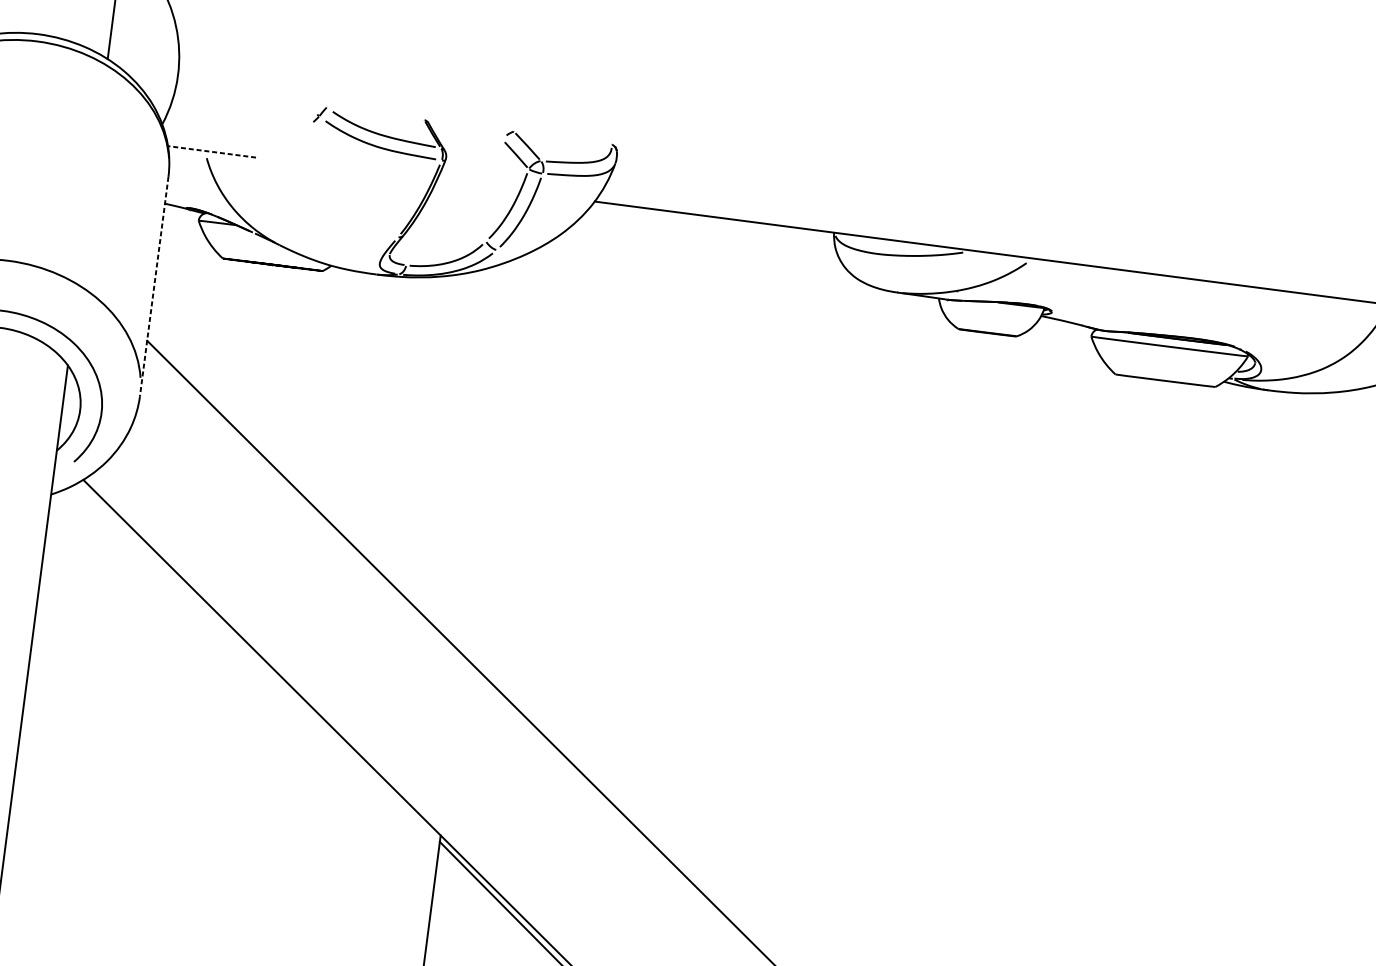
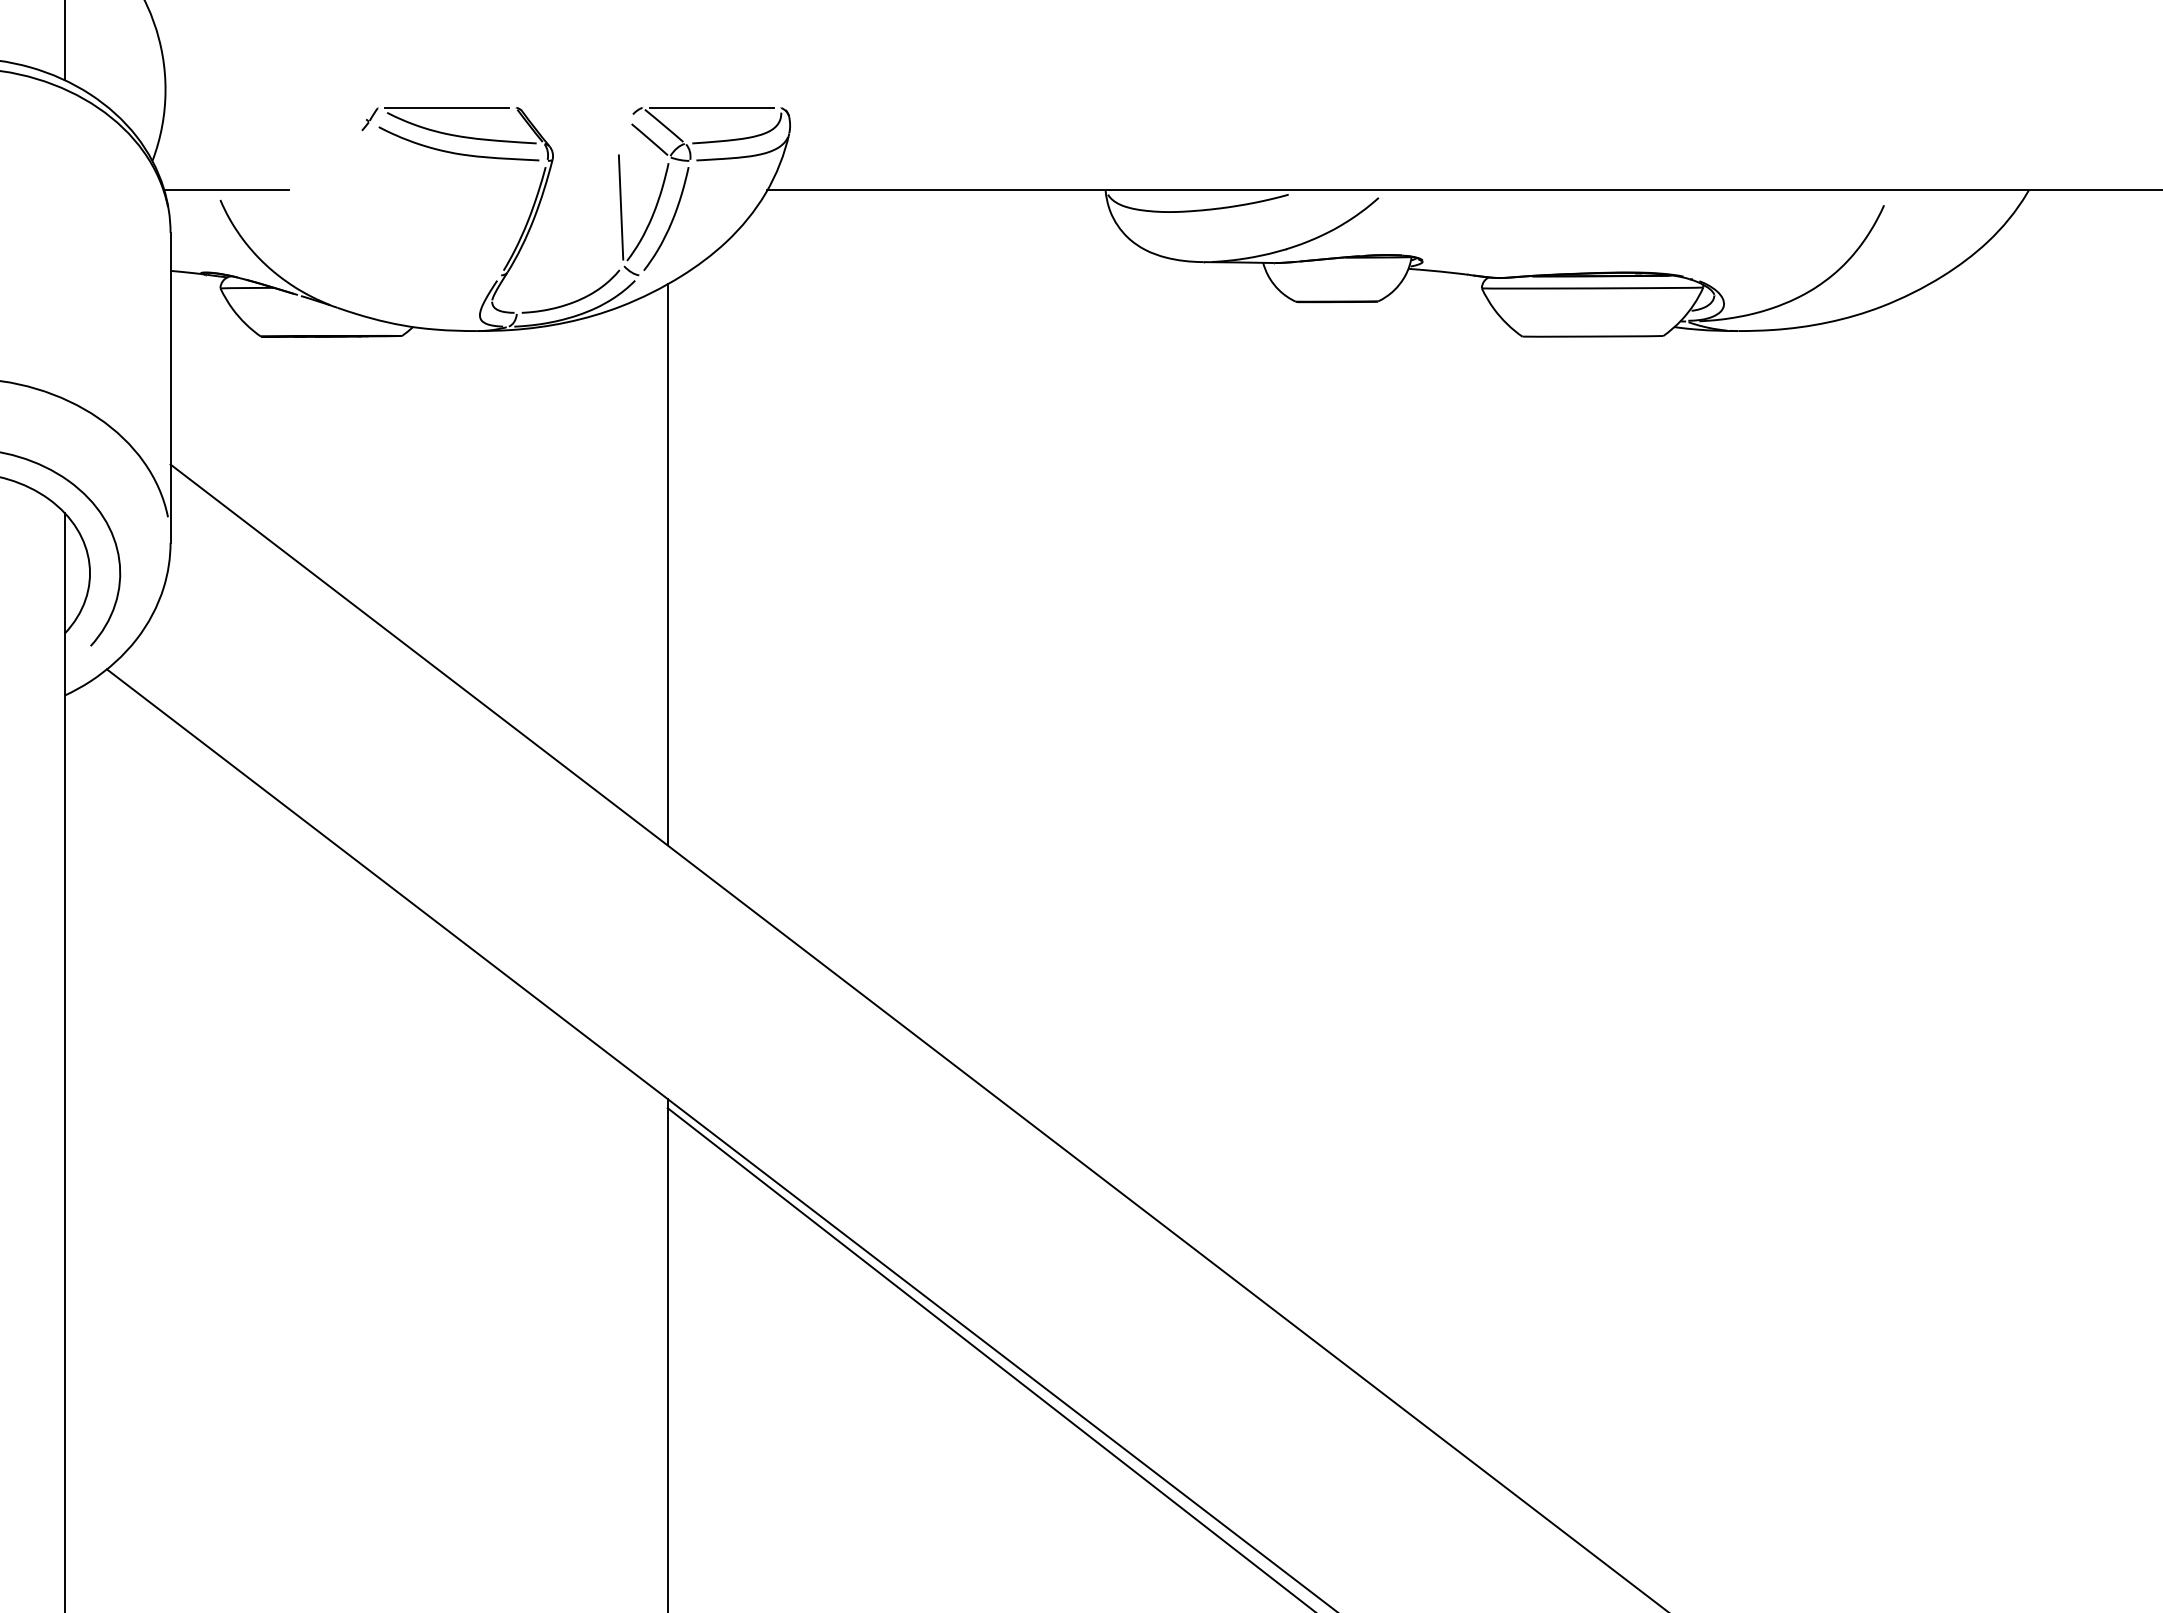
line: (375, 113) -> (447, 107), added
line: (562, 137) -> (711, 107), added
line: (211, 151) -> (226, 190), dashed -> solid
line: (489, 200) -> (620, 207), added
line: (154, 286) -> (170, 388), dashed -> solid
line: (489, 457) -> (667, 564), added

